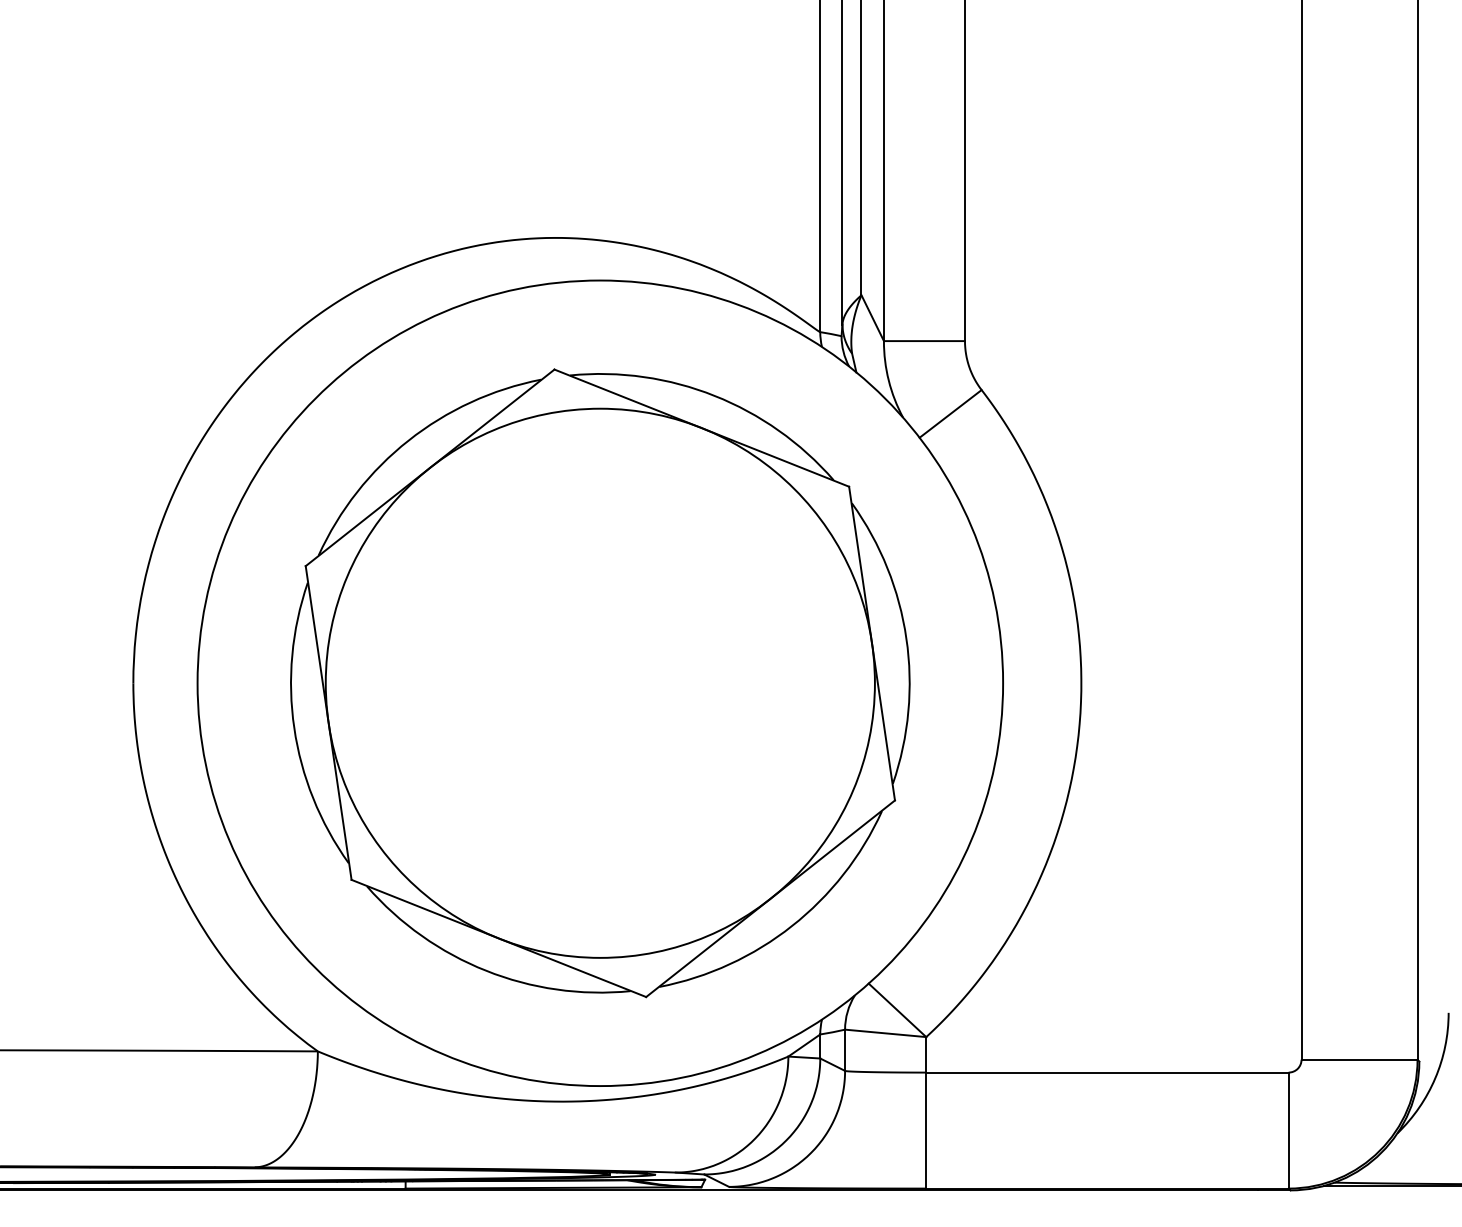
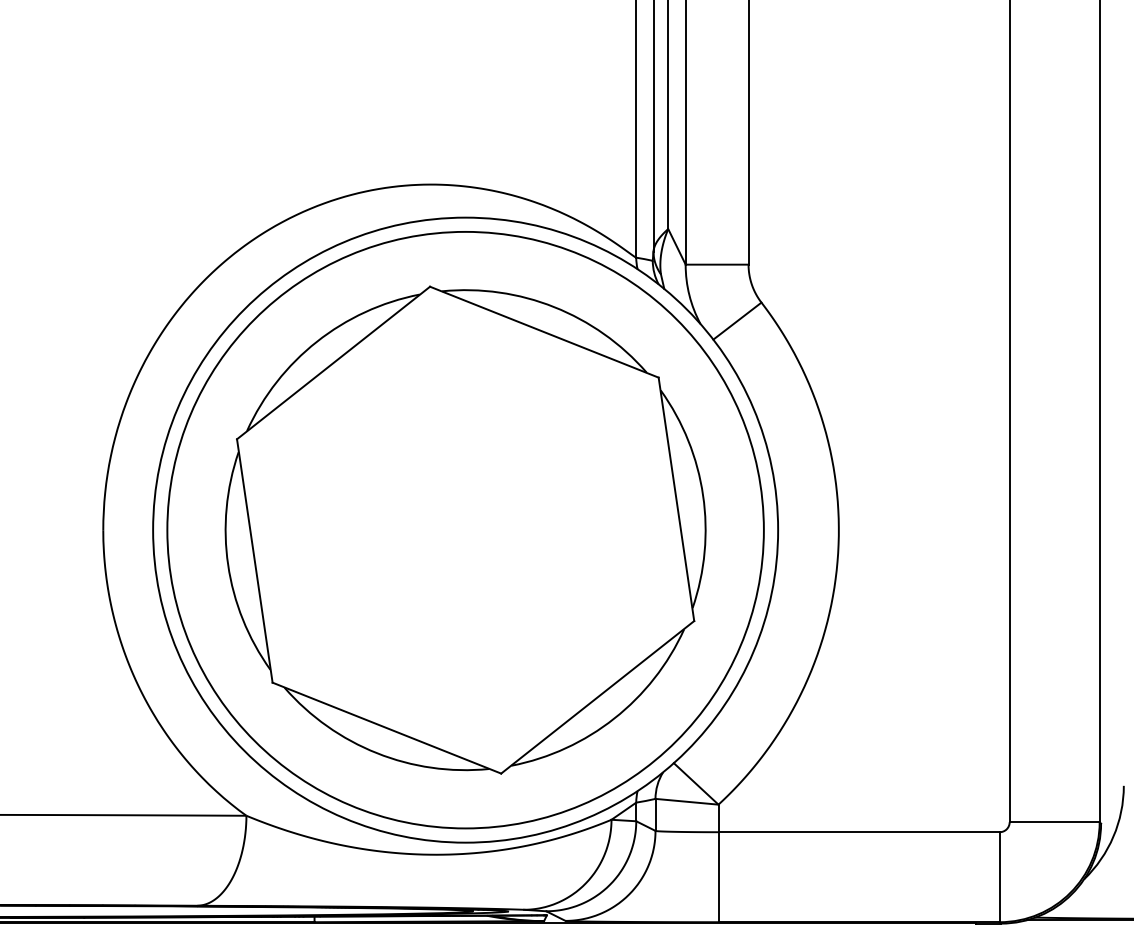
circle: (599, 682) -> (464, 529), size x1.4

